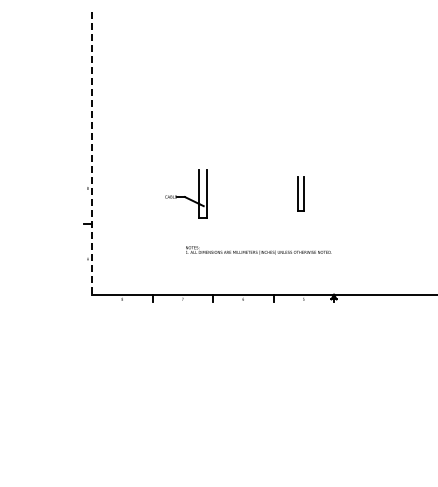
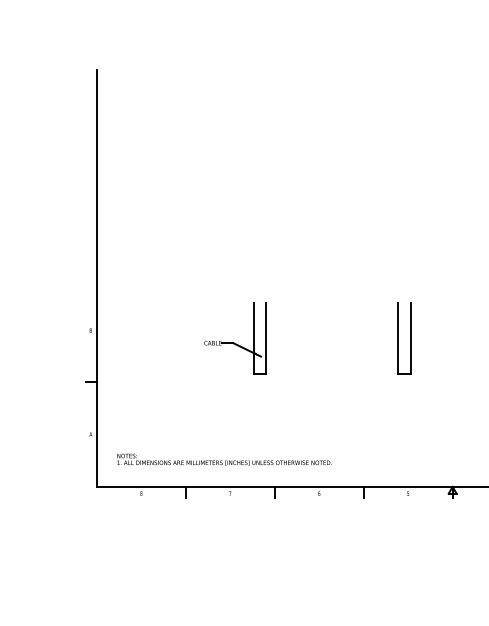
line: (92, 153) -> (97, 279), dashed -> solid
part: (301, 193) -> (404, 337), size x1.43
text: (258, 250) -> (223, 460), moved

